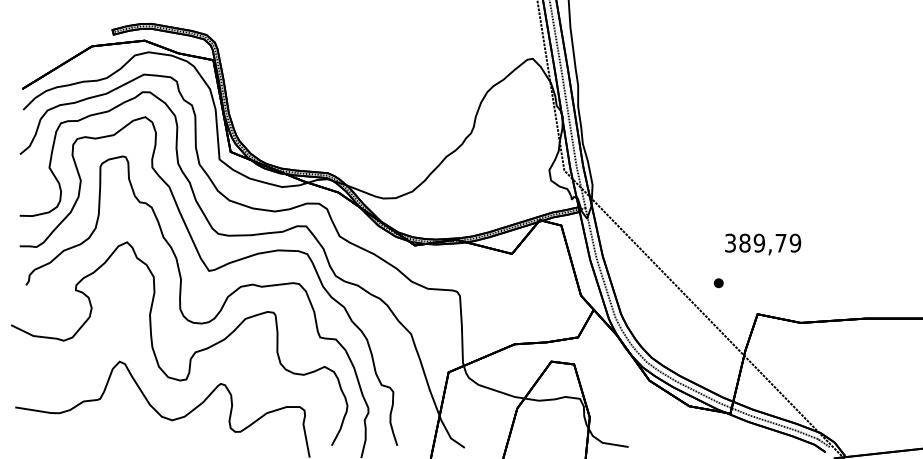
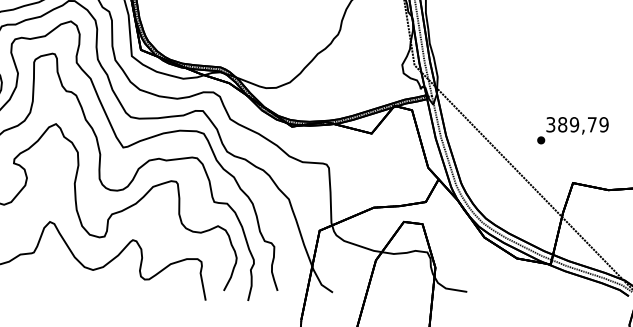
part: (718, 283) -> (540, 140), moved

